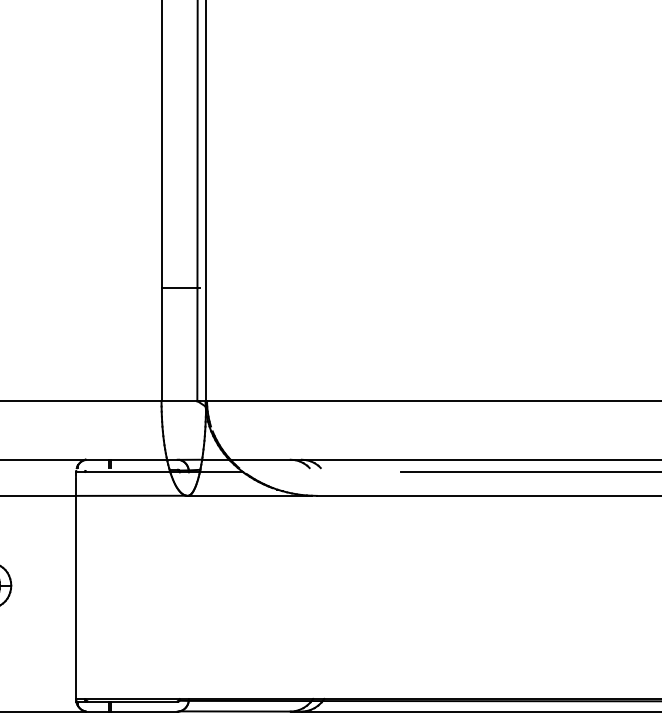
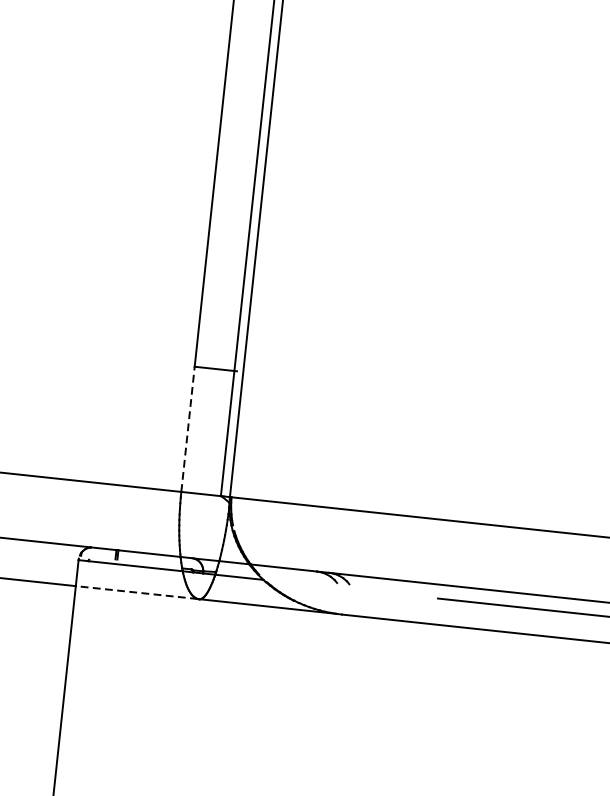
line: (161, 344) -> (188, 429), solid -> dashed
line: (130, 495) -> (135, 592), solid -> dashed

